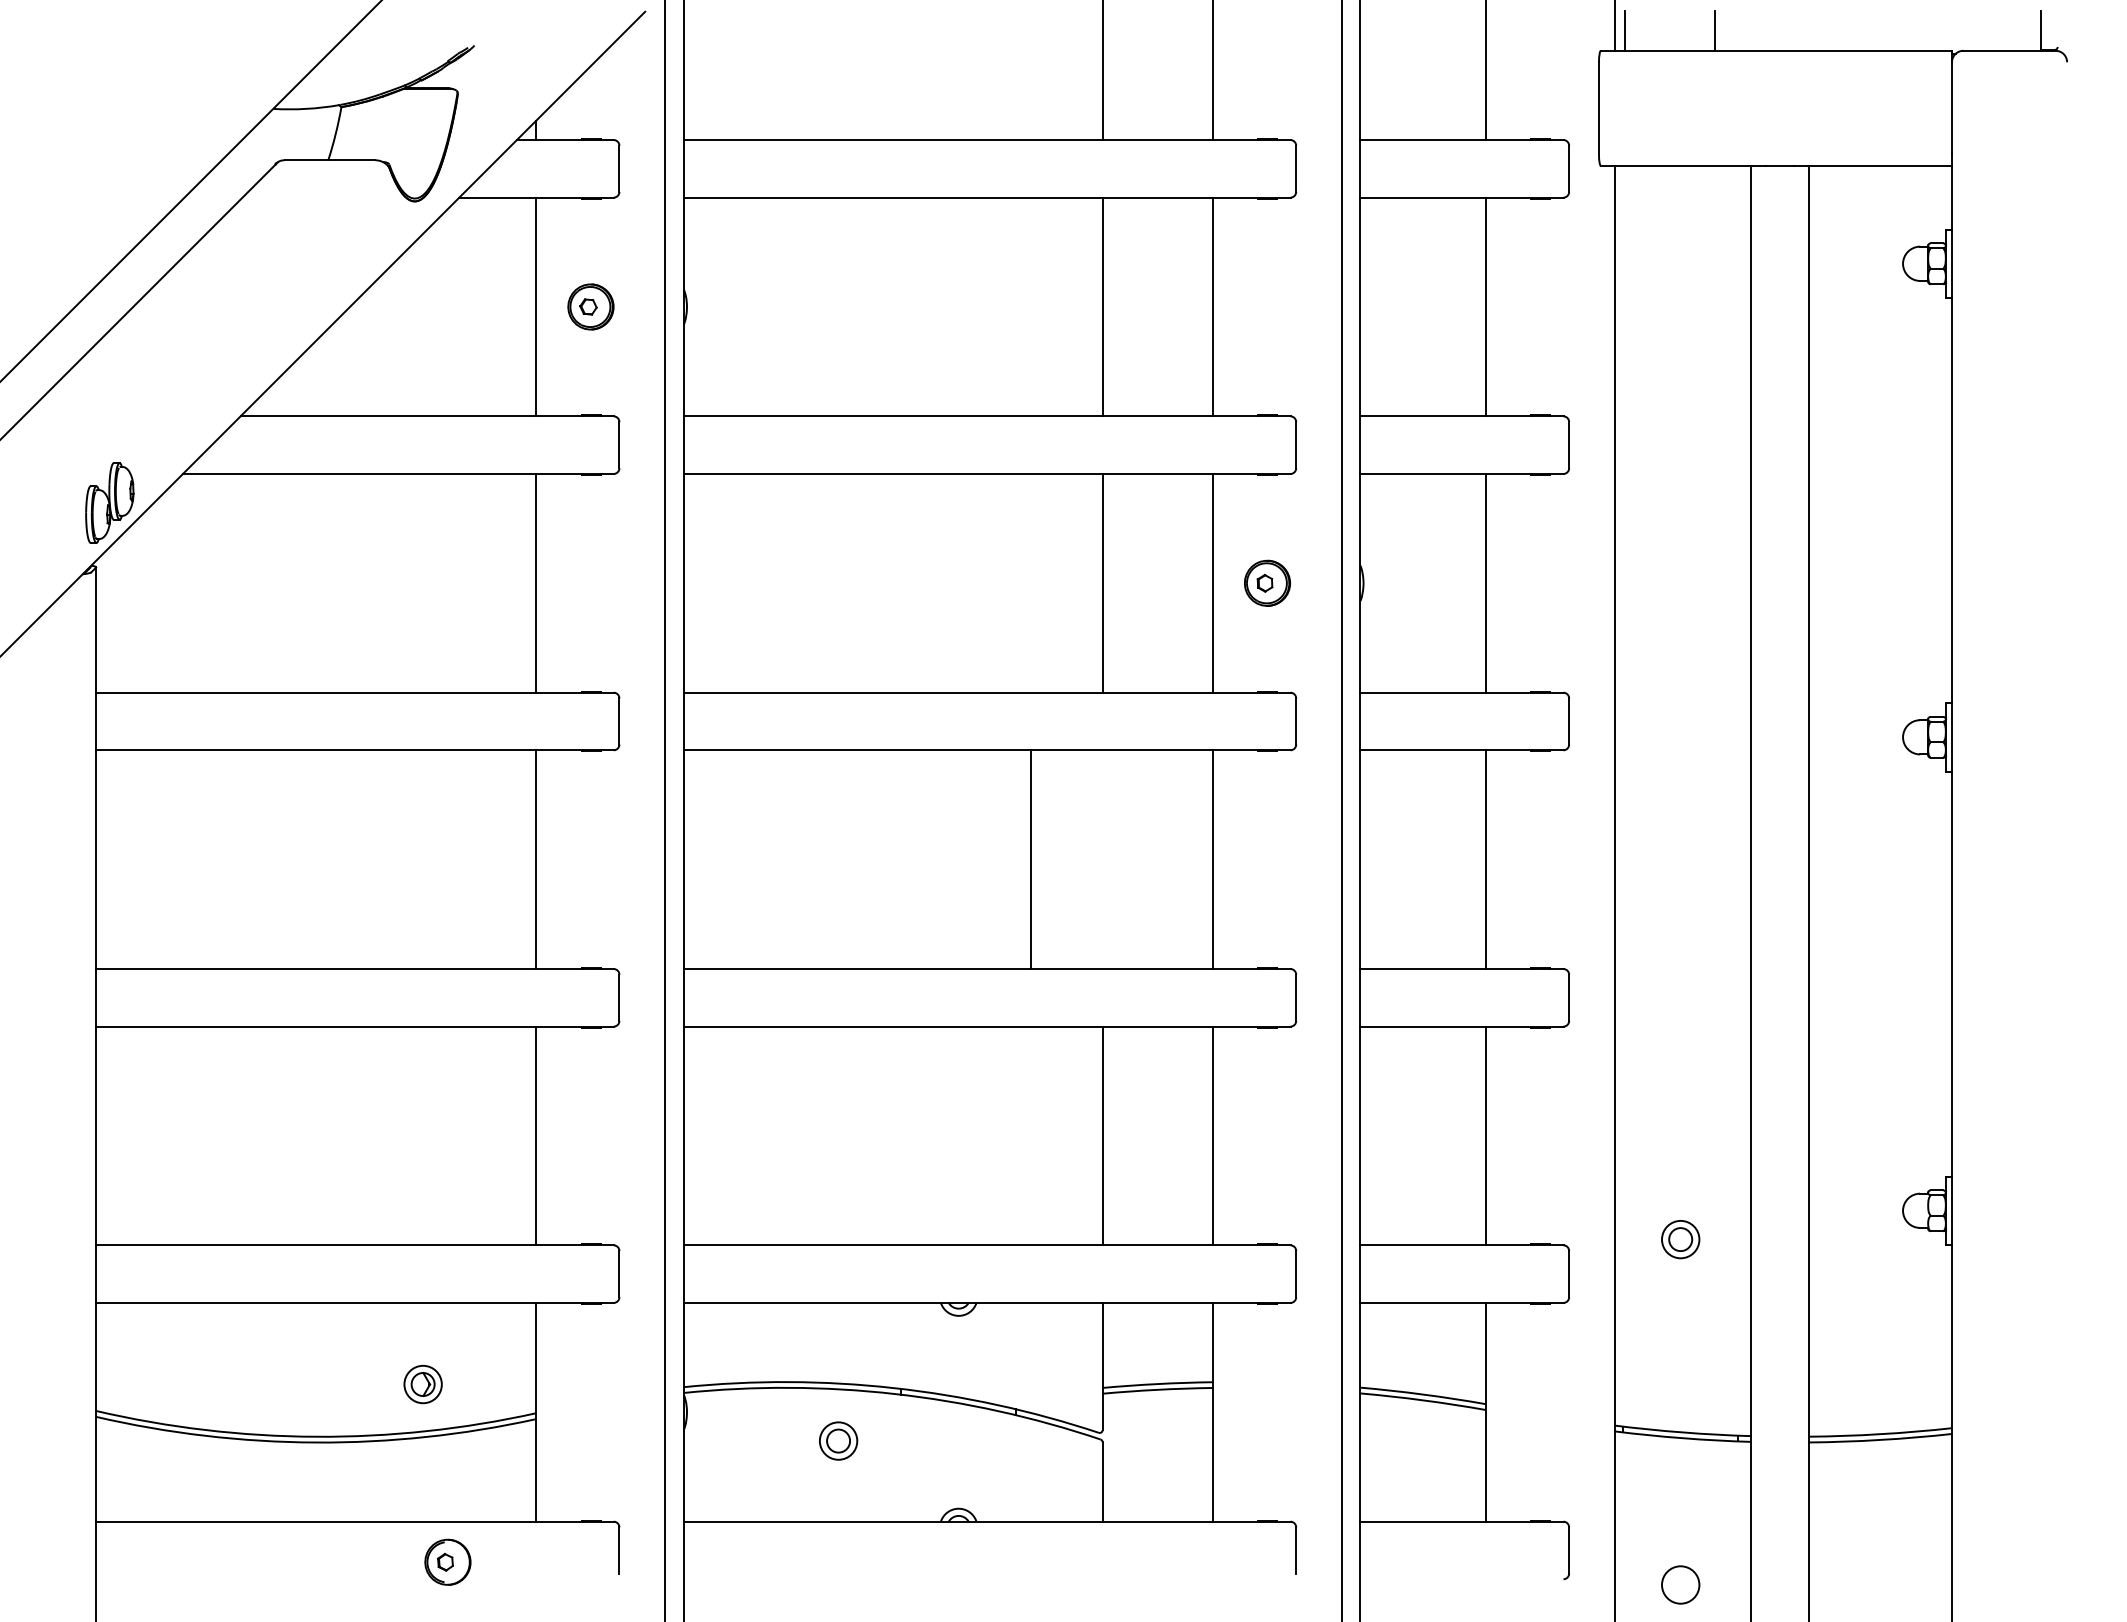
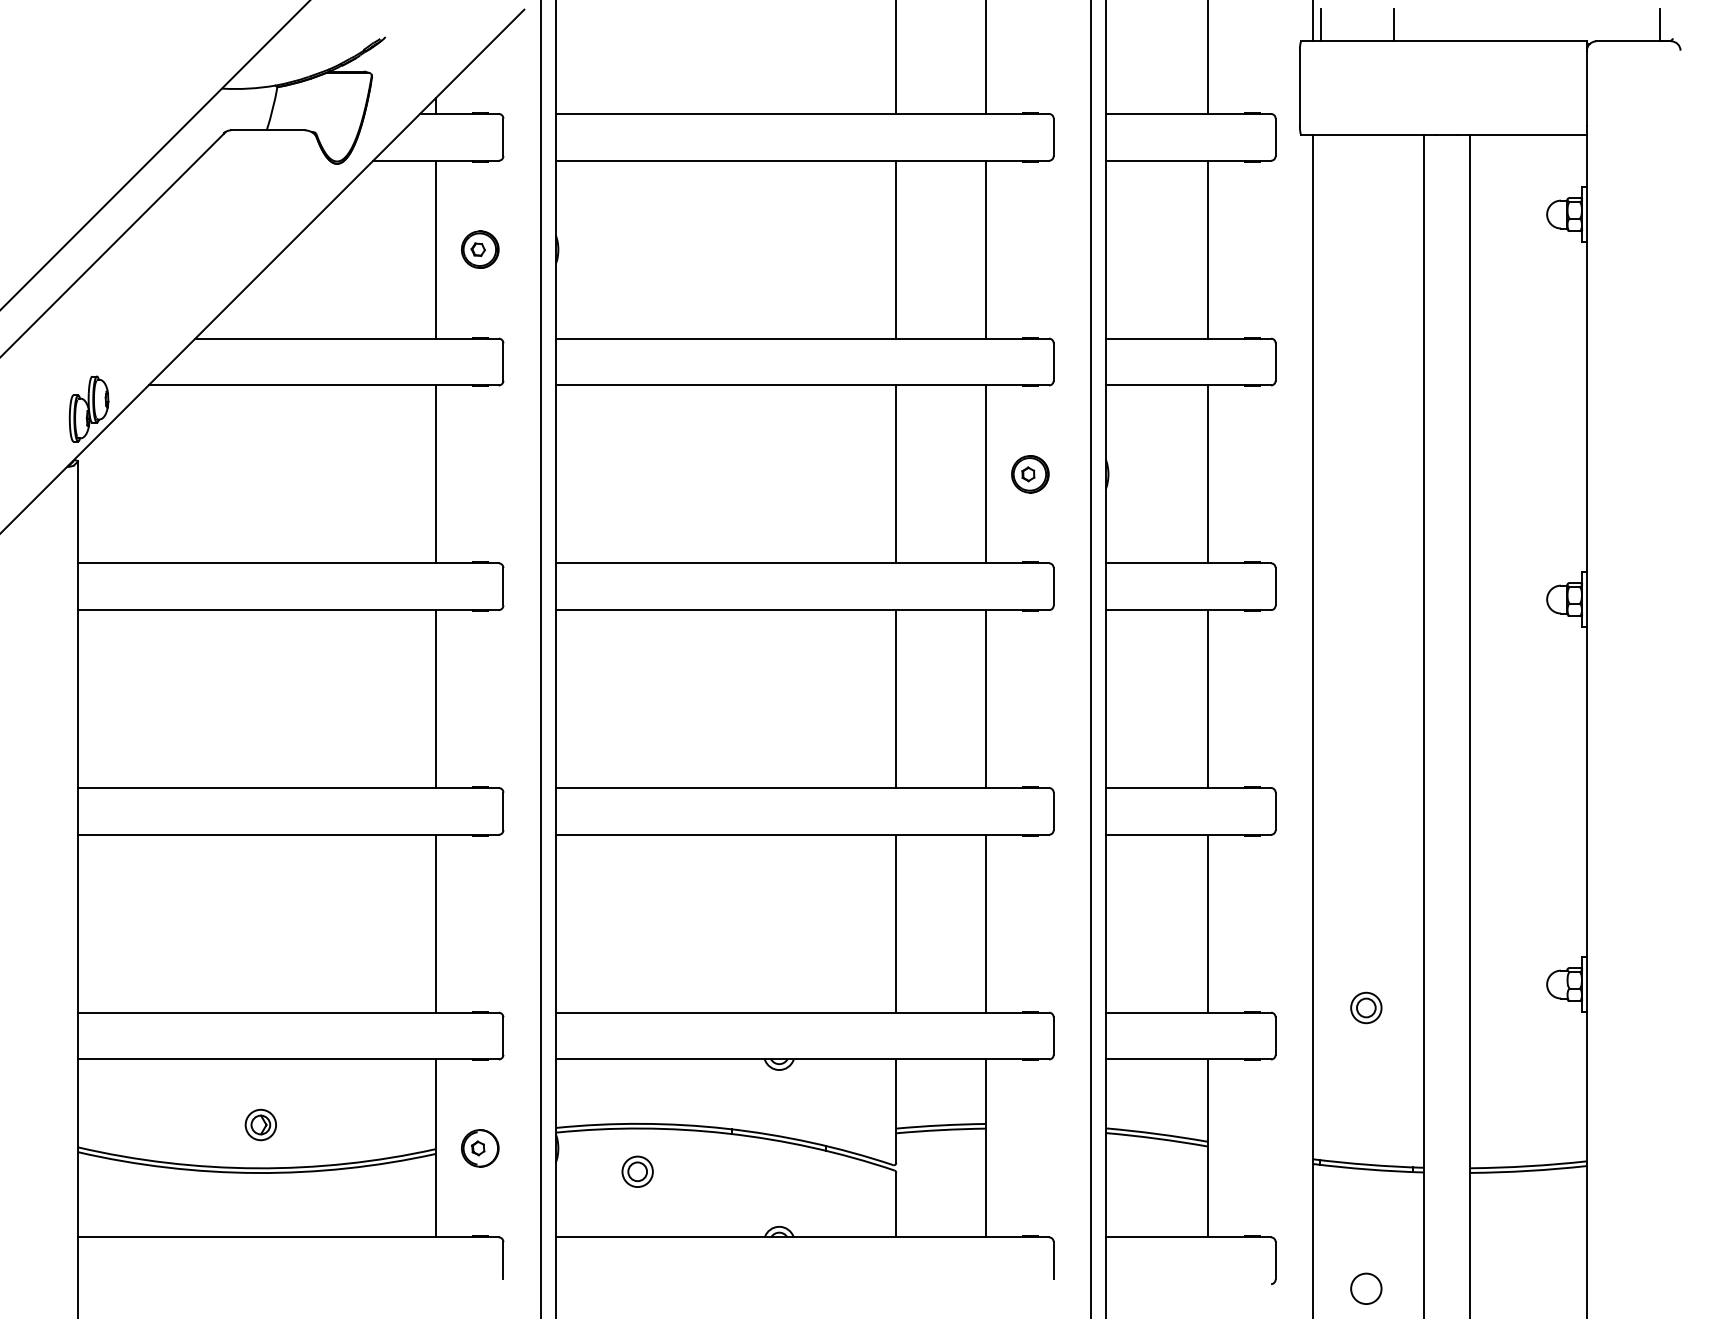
line: (1030, 859) -> (896, 698), moved
part: (422, 1384) -> (260, 1124), moved
part: (838, 1440) -> (637, 1171), moved
part: (447, 1561) -> (479, 1147), moved

